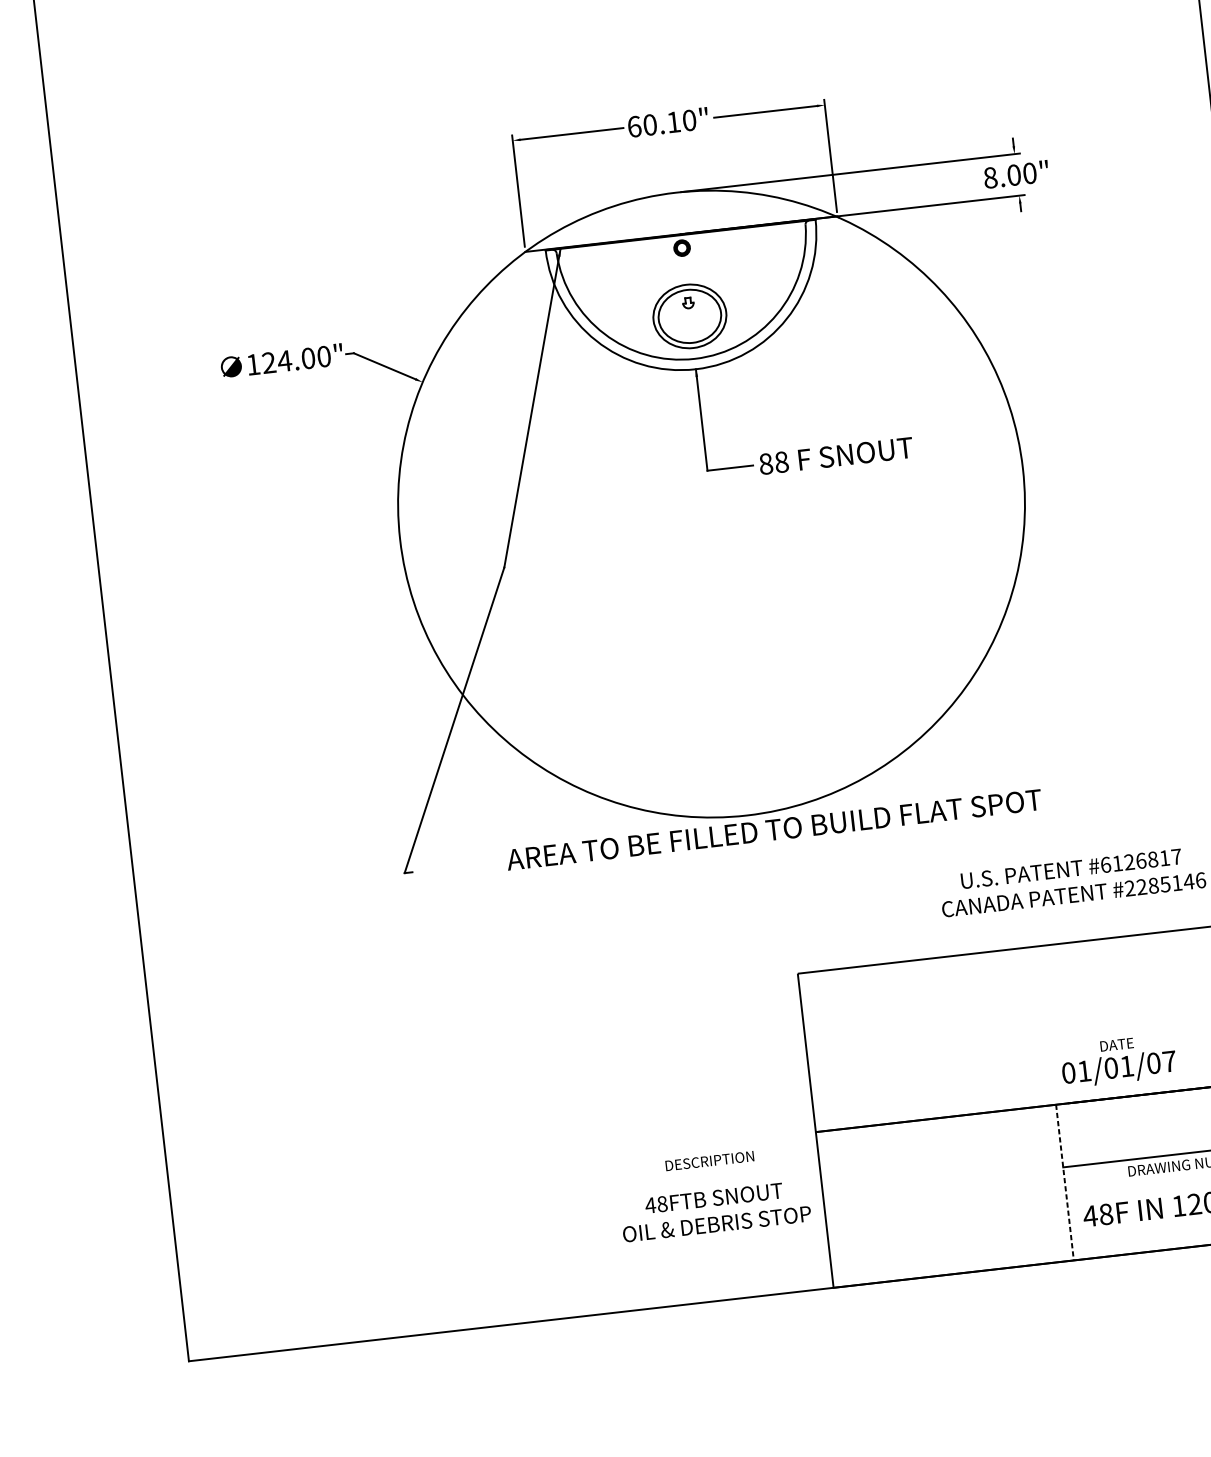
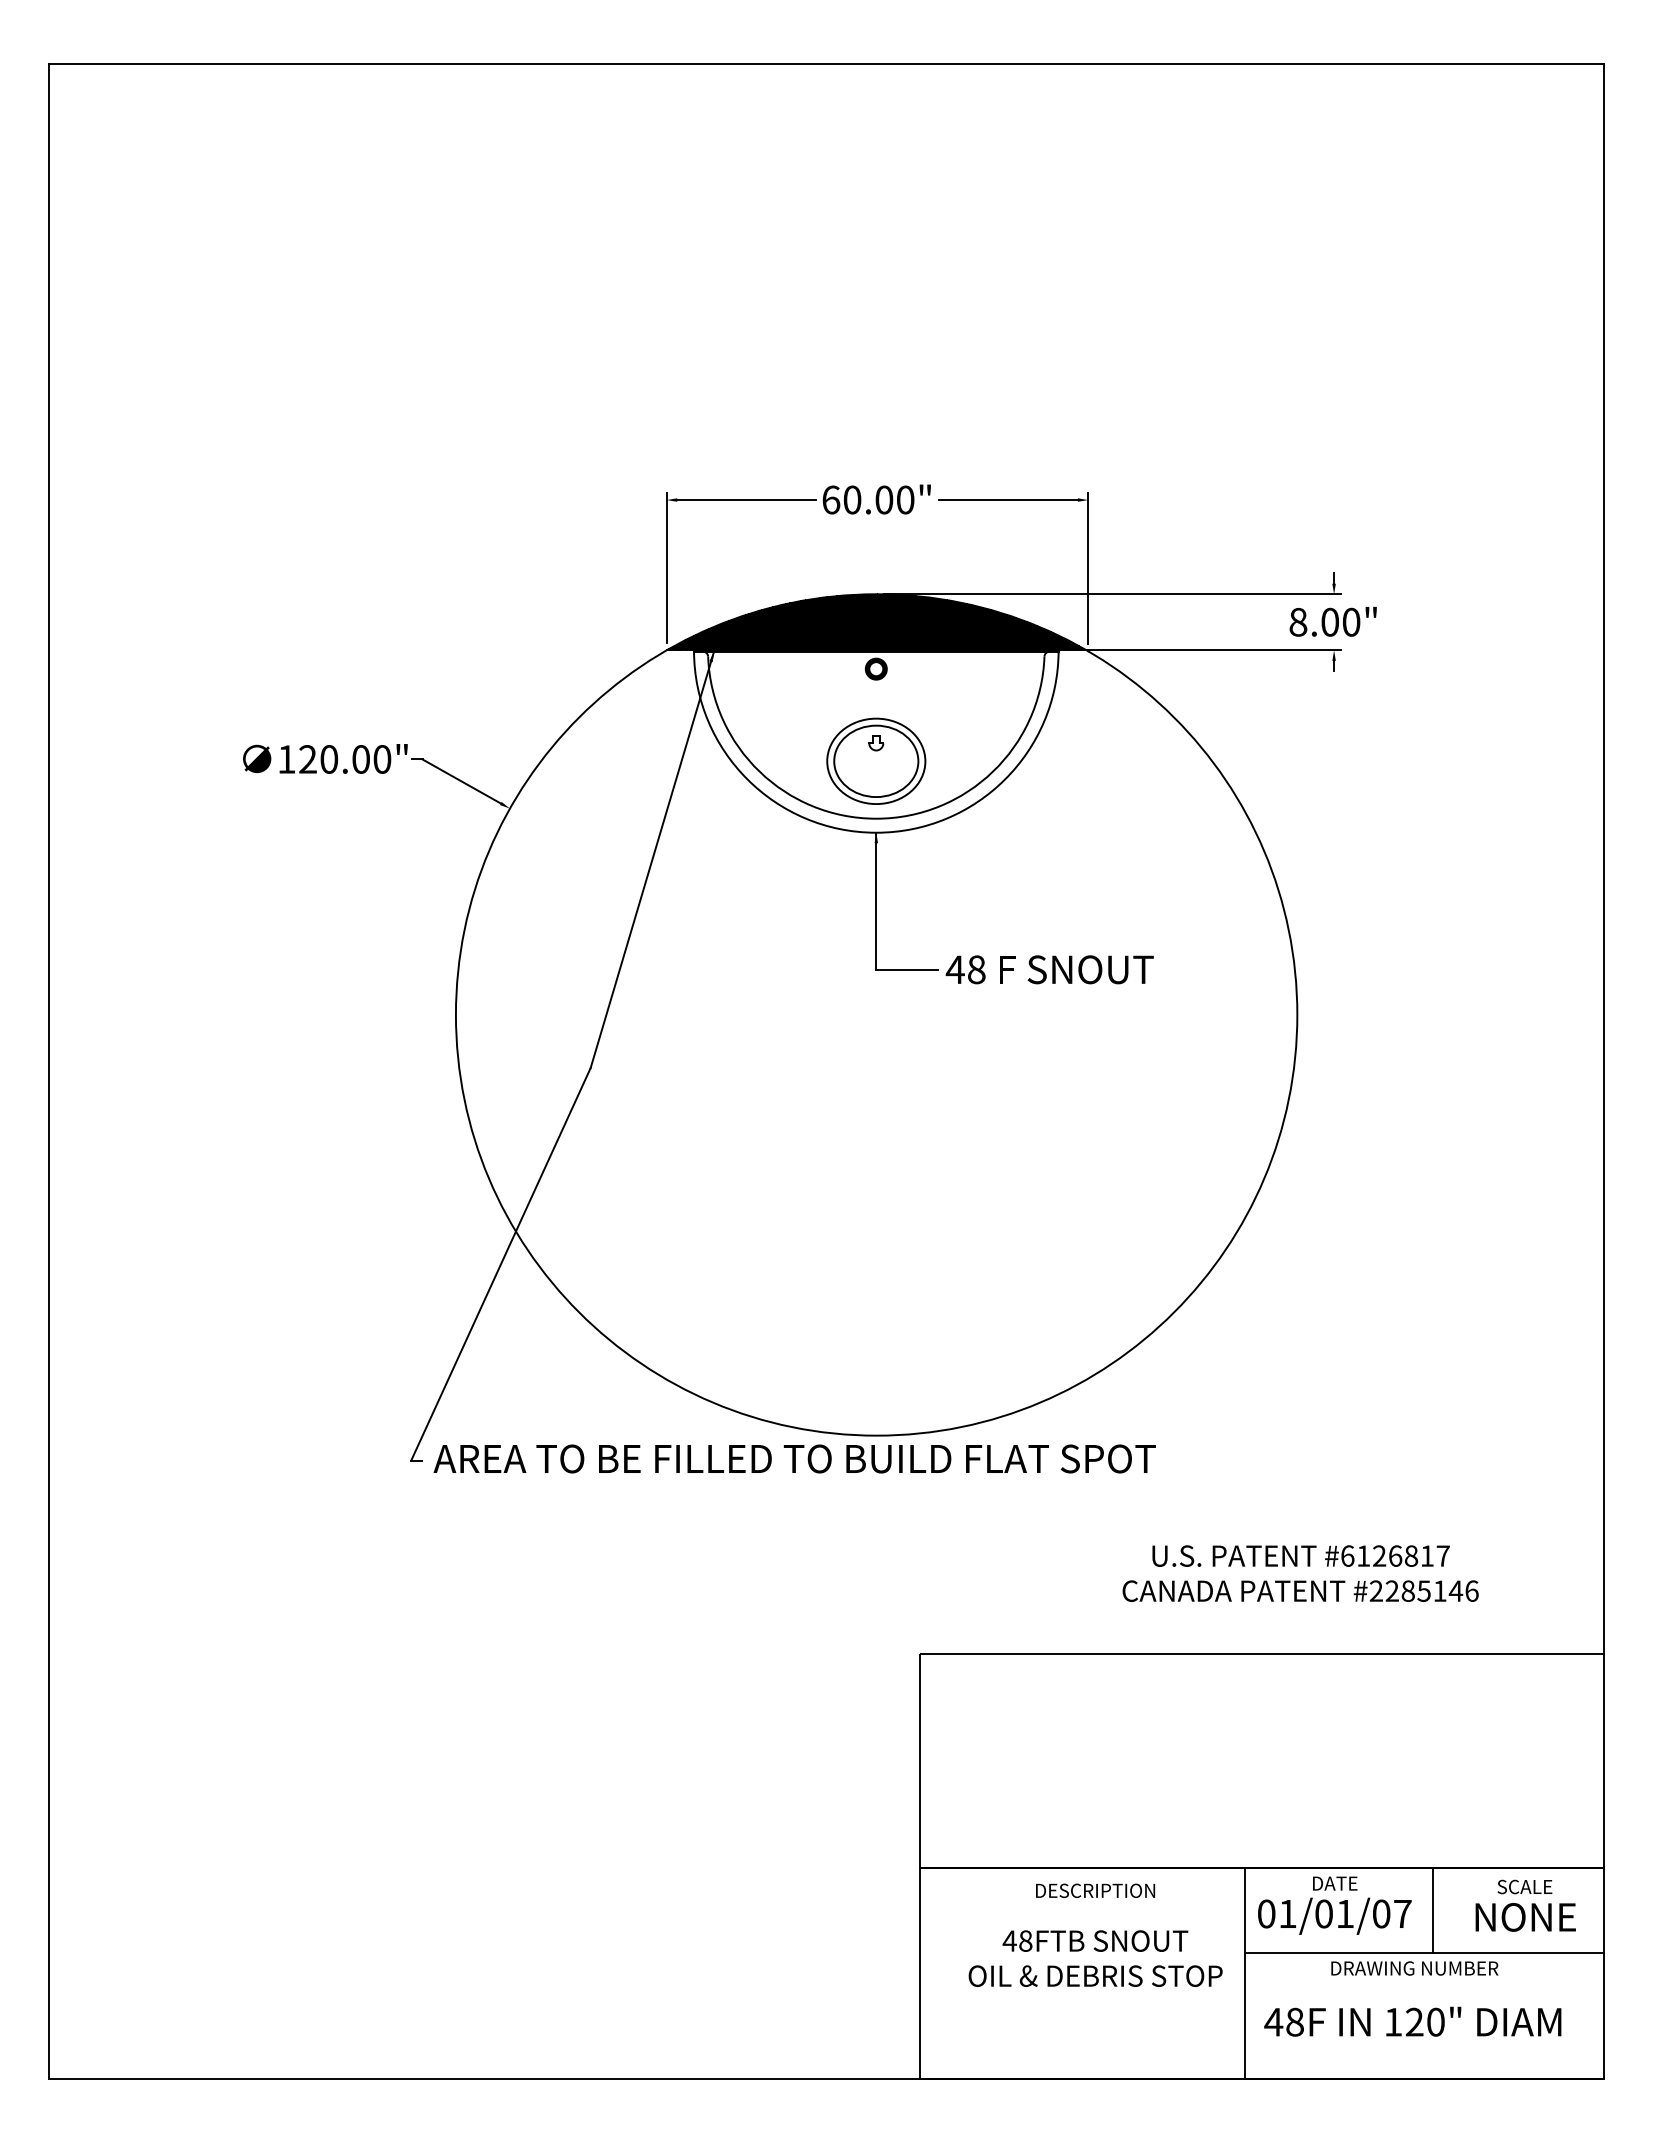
text: (673, 121) -> (884, 499), 60.10" -> 60.00"
hatch: (678, 213) -> (876, 622), added
text: (284, 361) -> (328, 759), 124.00" -> 120.00"
text: (765, 463) -> (954, 969), 88 -> 48
text: (774, 829) -> (794, 1458), moved
text: (1118, 1061) -> (1334, 1905), moved
line: (1198, 1120) -> (1432, 1910), added
line: (1064, 1183) -> (1244, 1974), dashed -> solid
text: (713, 1193) -> (1095, 1934), moved

